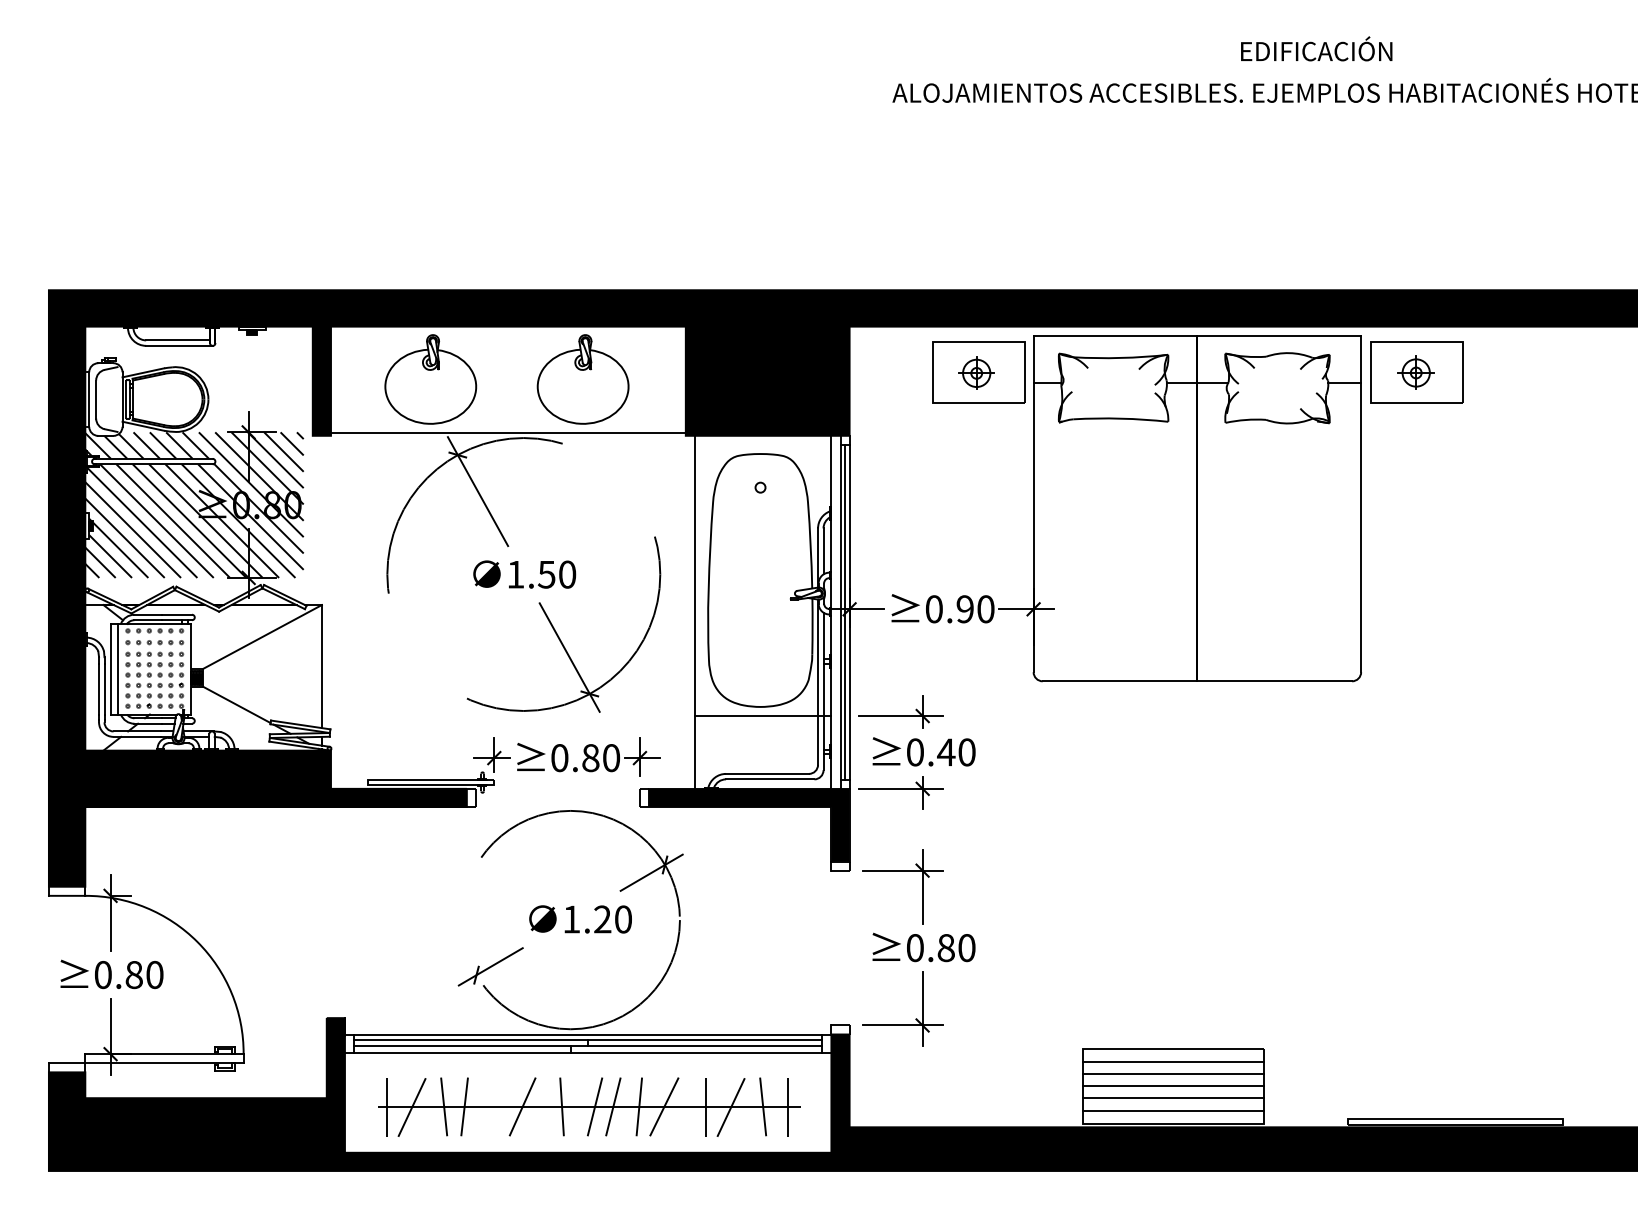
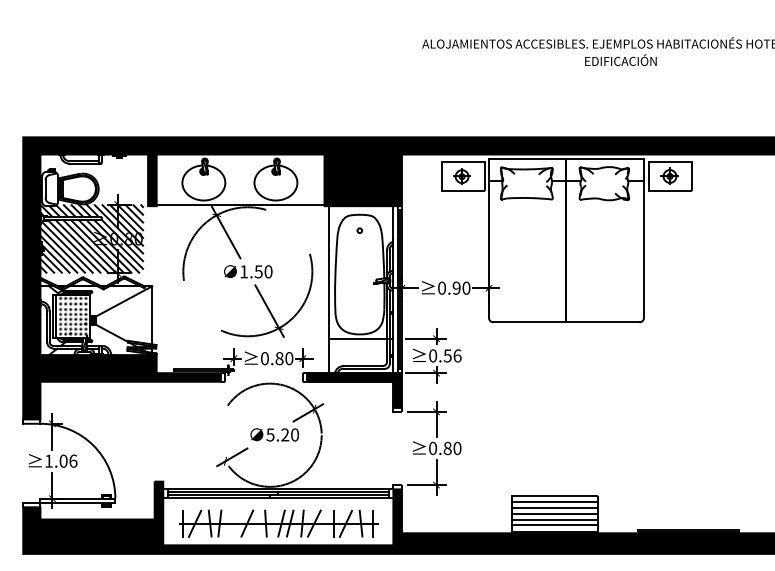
text: (1315, 47) -> (620, 59), moved
text: (956, 751) -> (452, 355), 0.40 -> 0.56
text: (571, 918) -> (270, 434), 1.20 -> 5.20
text: (129, 973) -> (61, 460), 0.80 -> 1.06

